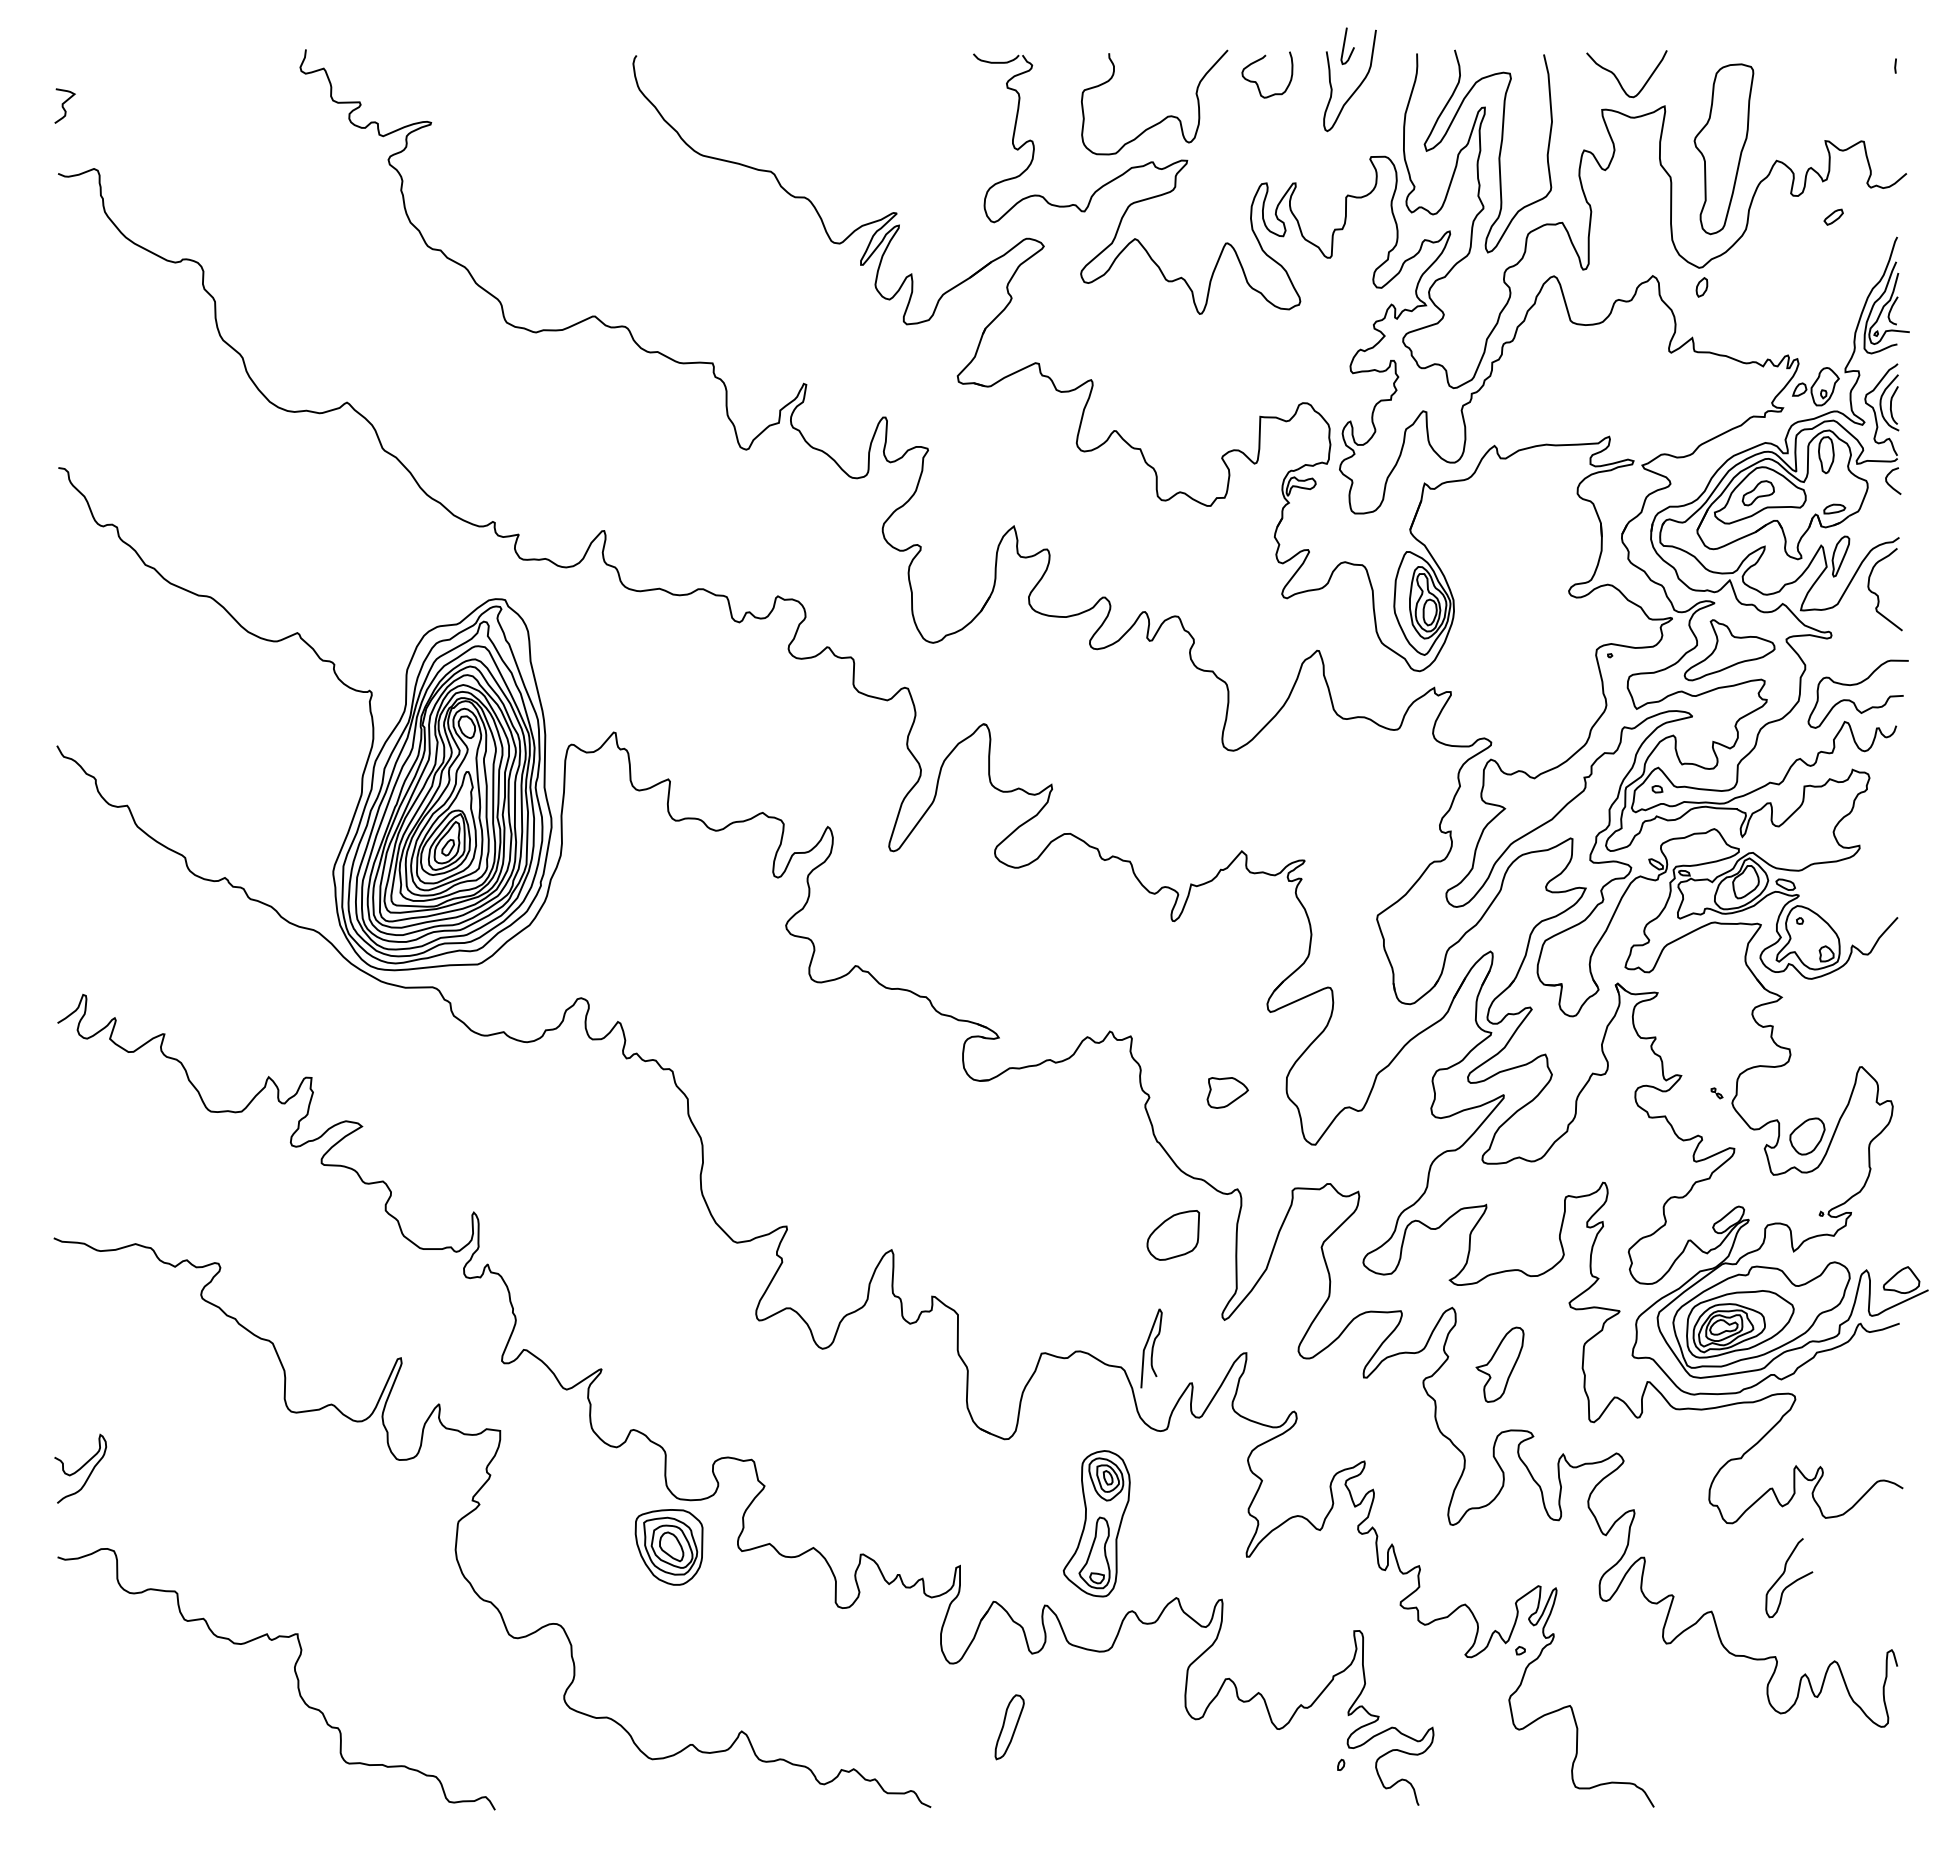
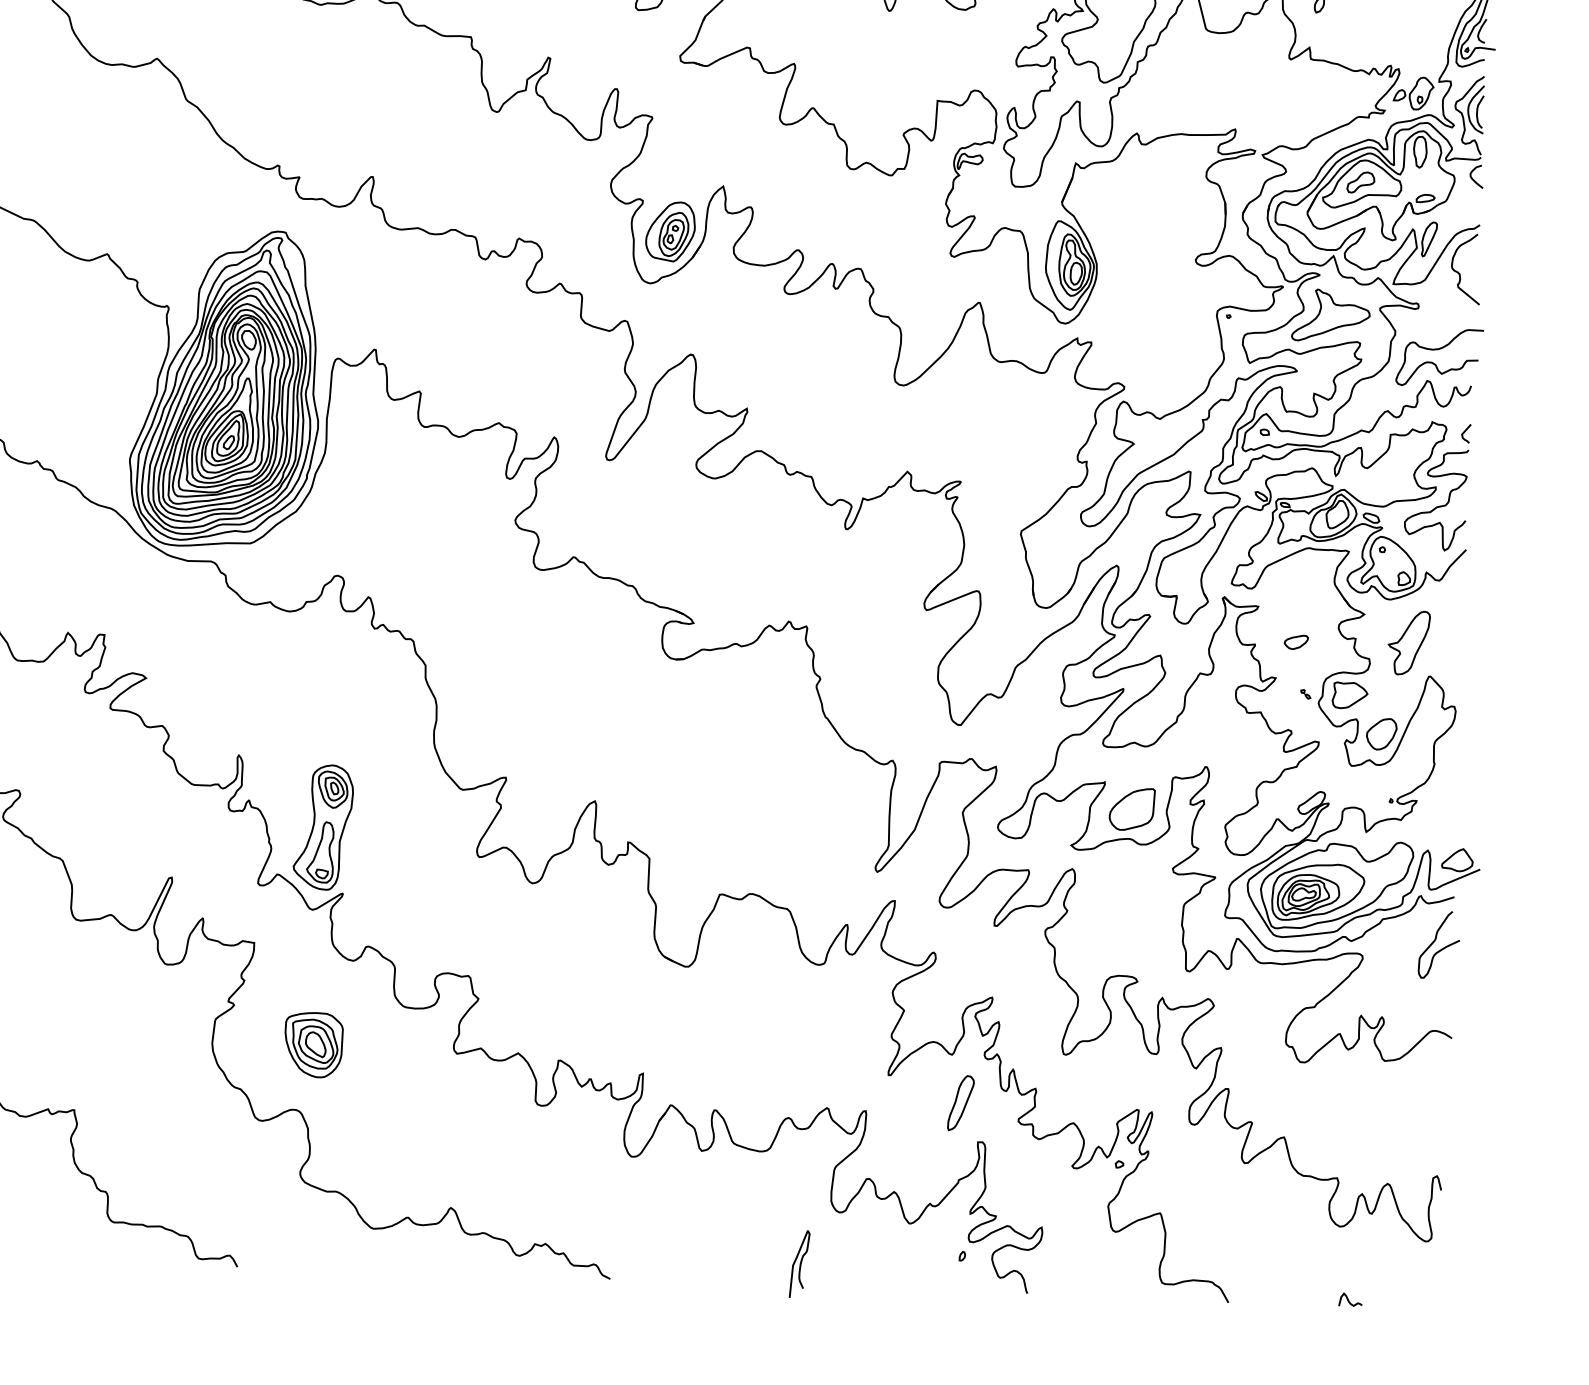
part: (954, 581) -> (670, 231), added
part: (1857, 834) -> (1434, 477), added
part: (1703, 1032) -> (1296, 641), added
part: (1227, 1092) -> (1349, 695), moved
part: (1173, 1235) -> (1132, 809), moved
curve: (1151, 1348) -> (799, 1264), moved
part: (1499, 1364) -> (1408, 642), moved
part: (1096, 1523) -> (323, 827), moved
part: (668, 1547) -> (313, 1045), moved
curve: (1791, 1582) -> (1441, 948), moved
part: (1009, 1727) -> (960, 1103), moved
curve: (1794, 1798) -> (1348, 1299), added

